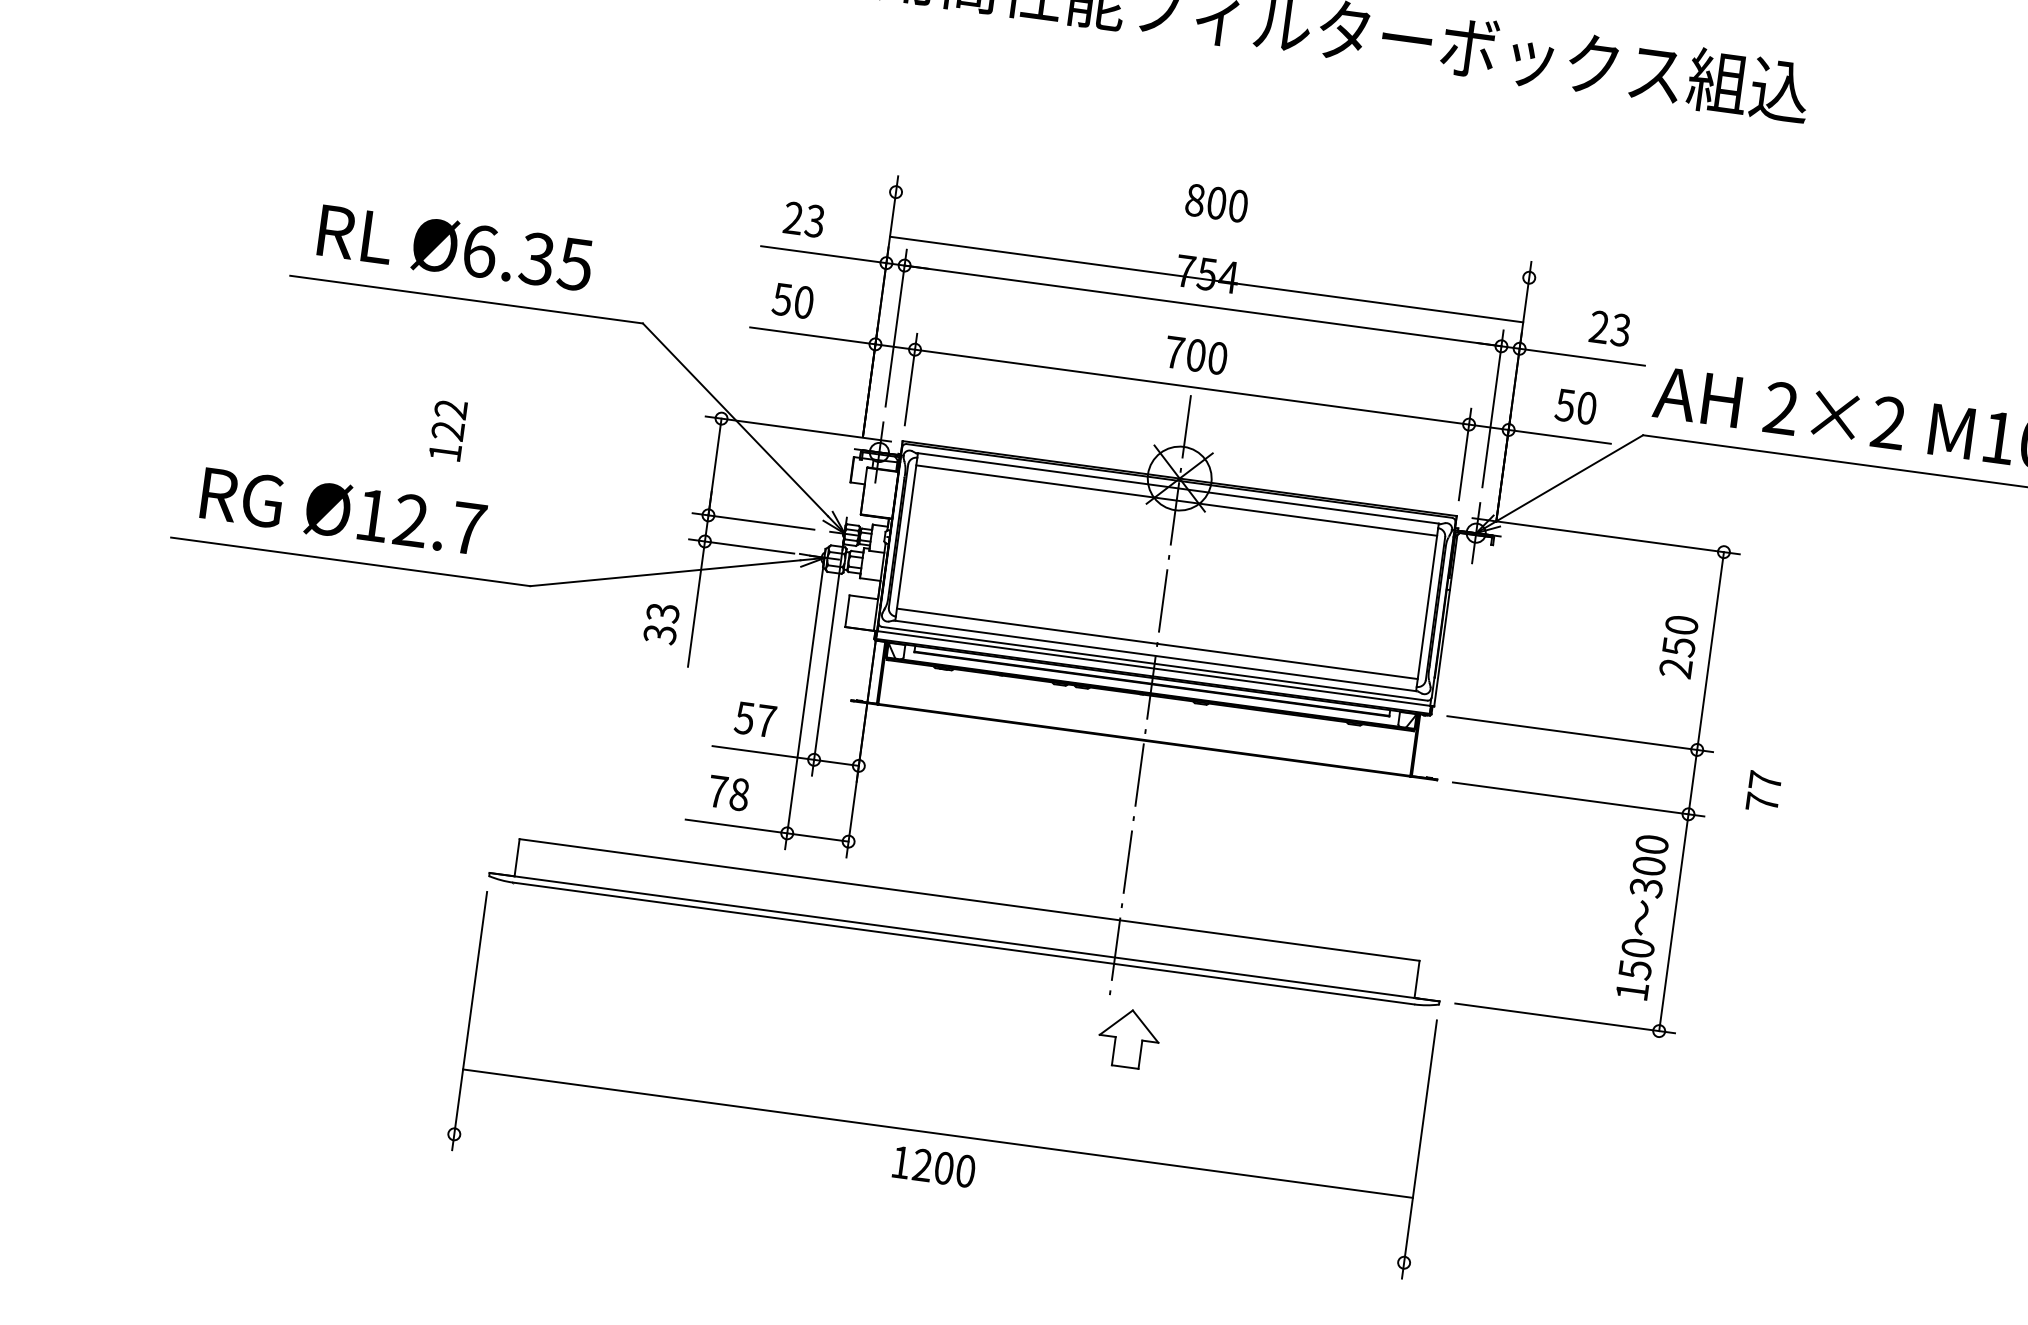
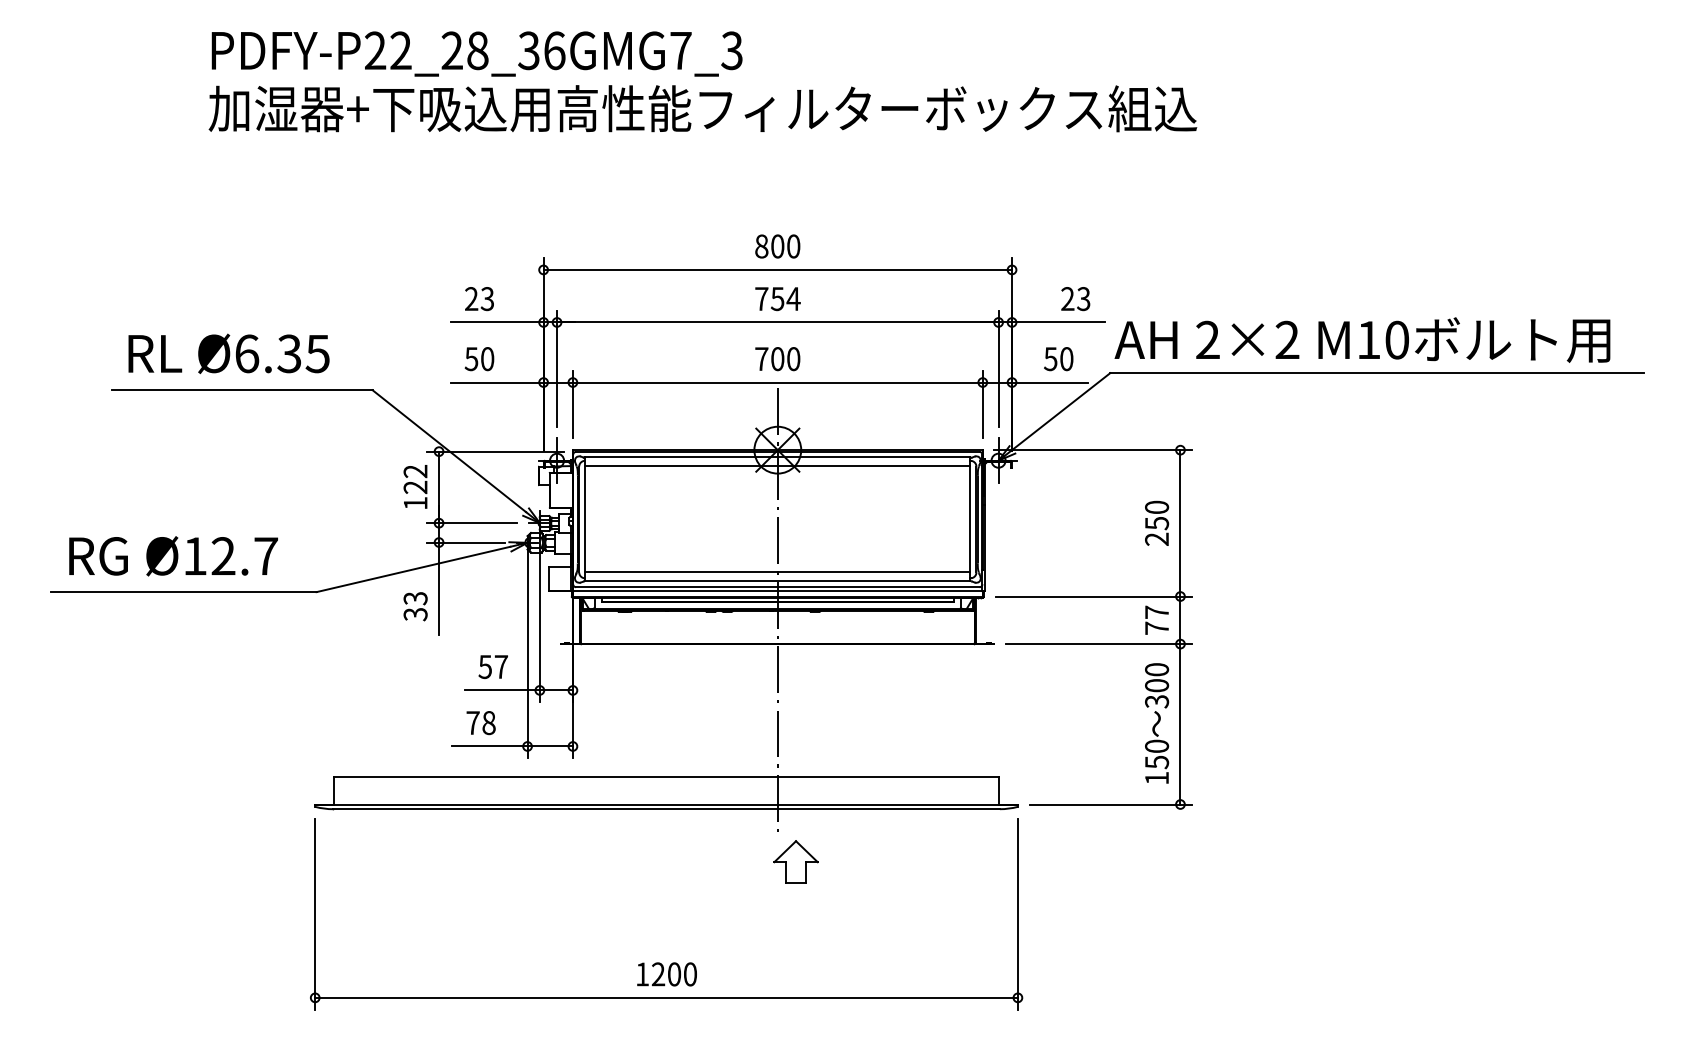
line: (1206, 278) -> (777, 269), moved
text: (448, 429) -> (415, 486), moved
text: (1763, 790) -> (1156, 619), moved
line: (937, 1133) -> (666, 997), moved

